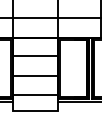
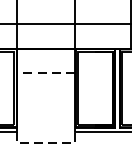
line: (35, 56) -> (45, 73), solid -> dashed
line: (35, 75) -> (45, 97), removed
line: (35, 95) -> (45, 123), removed
line: (36, 110) -> (47, 142), solid -> dashed

